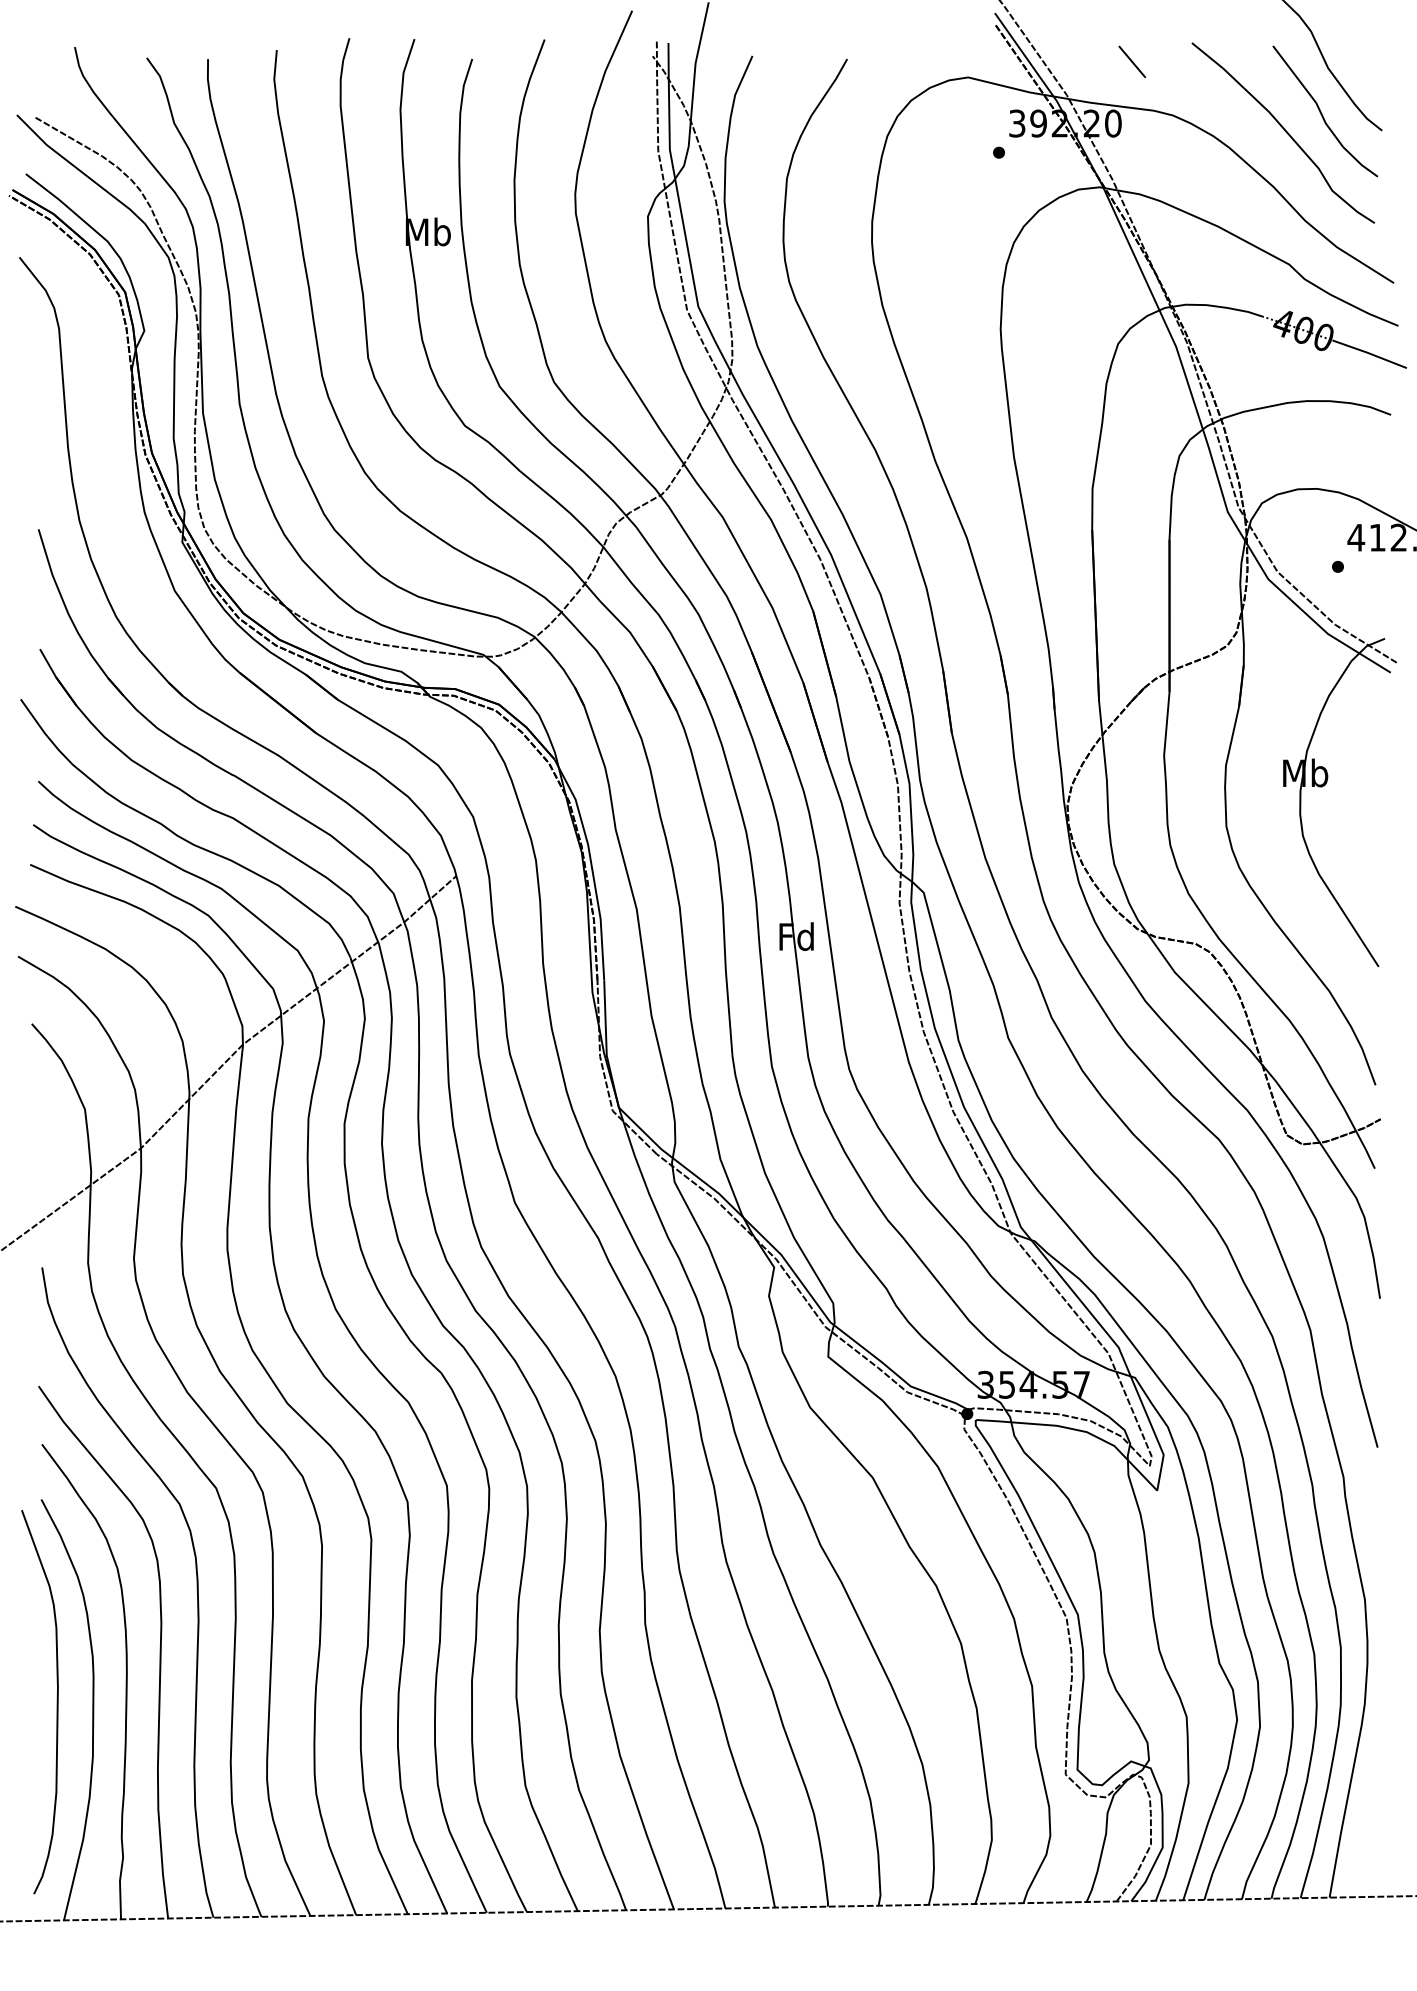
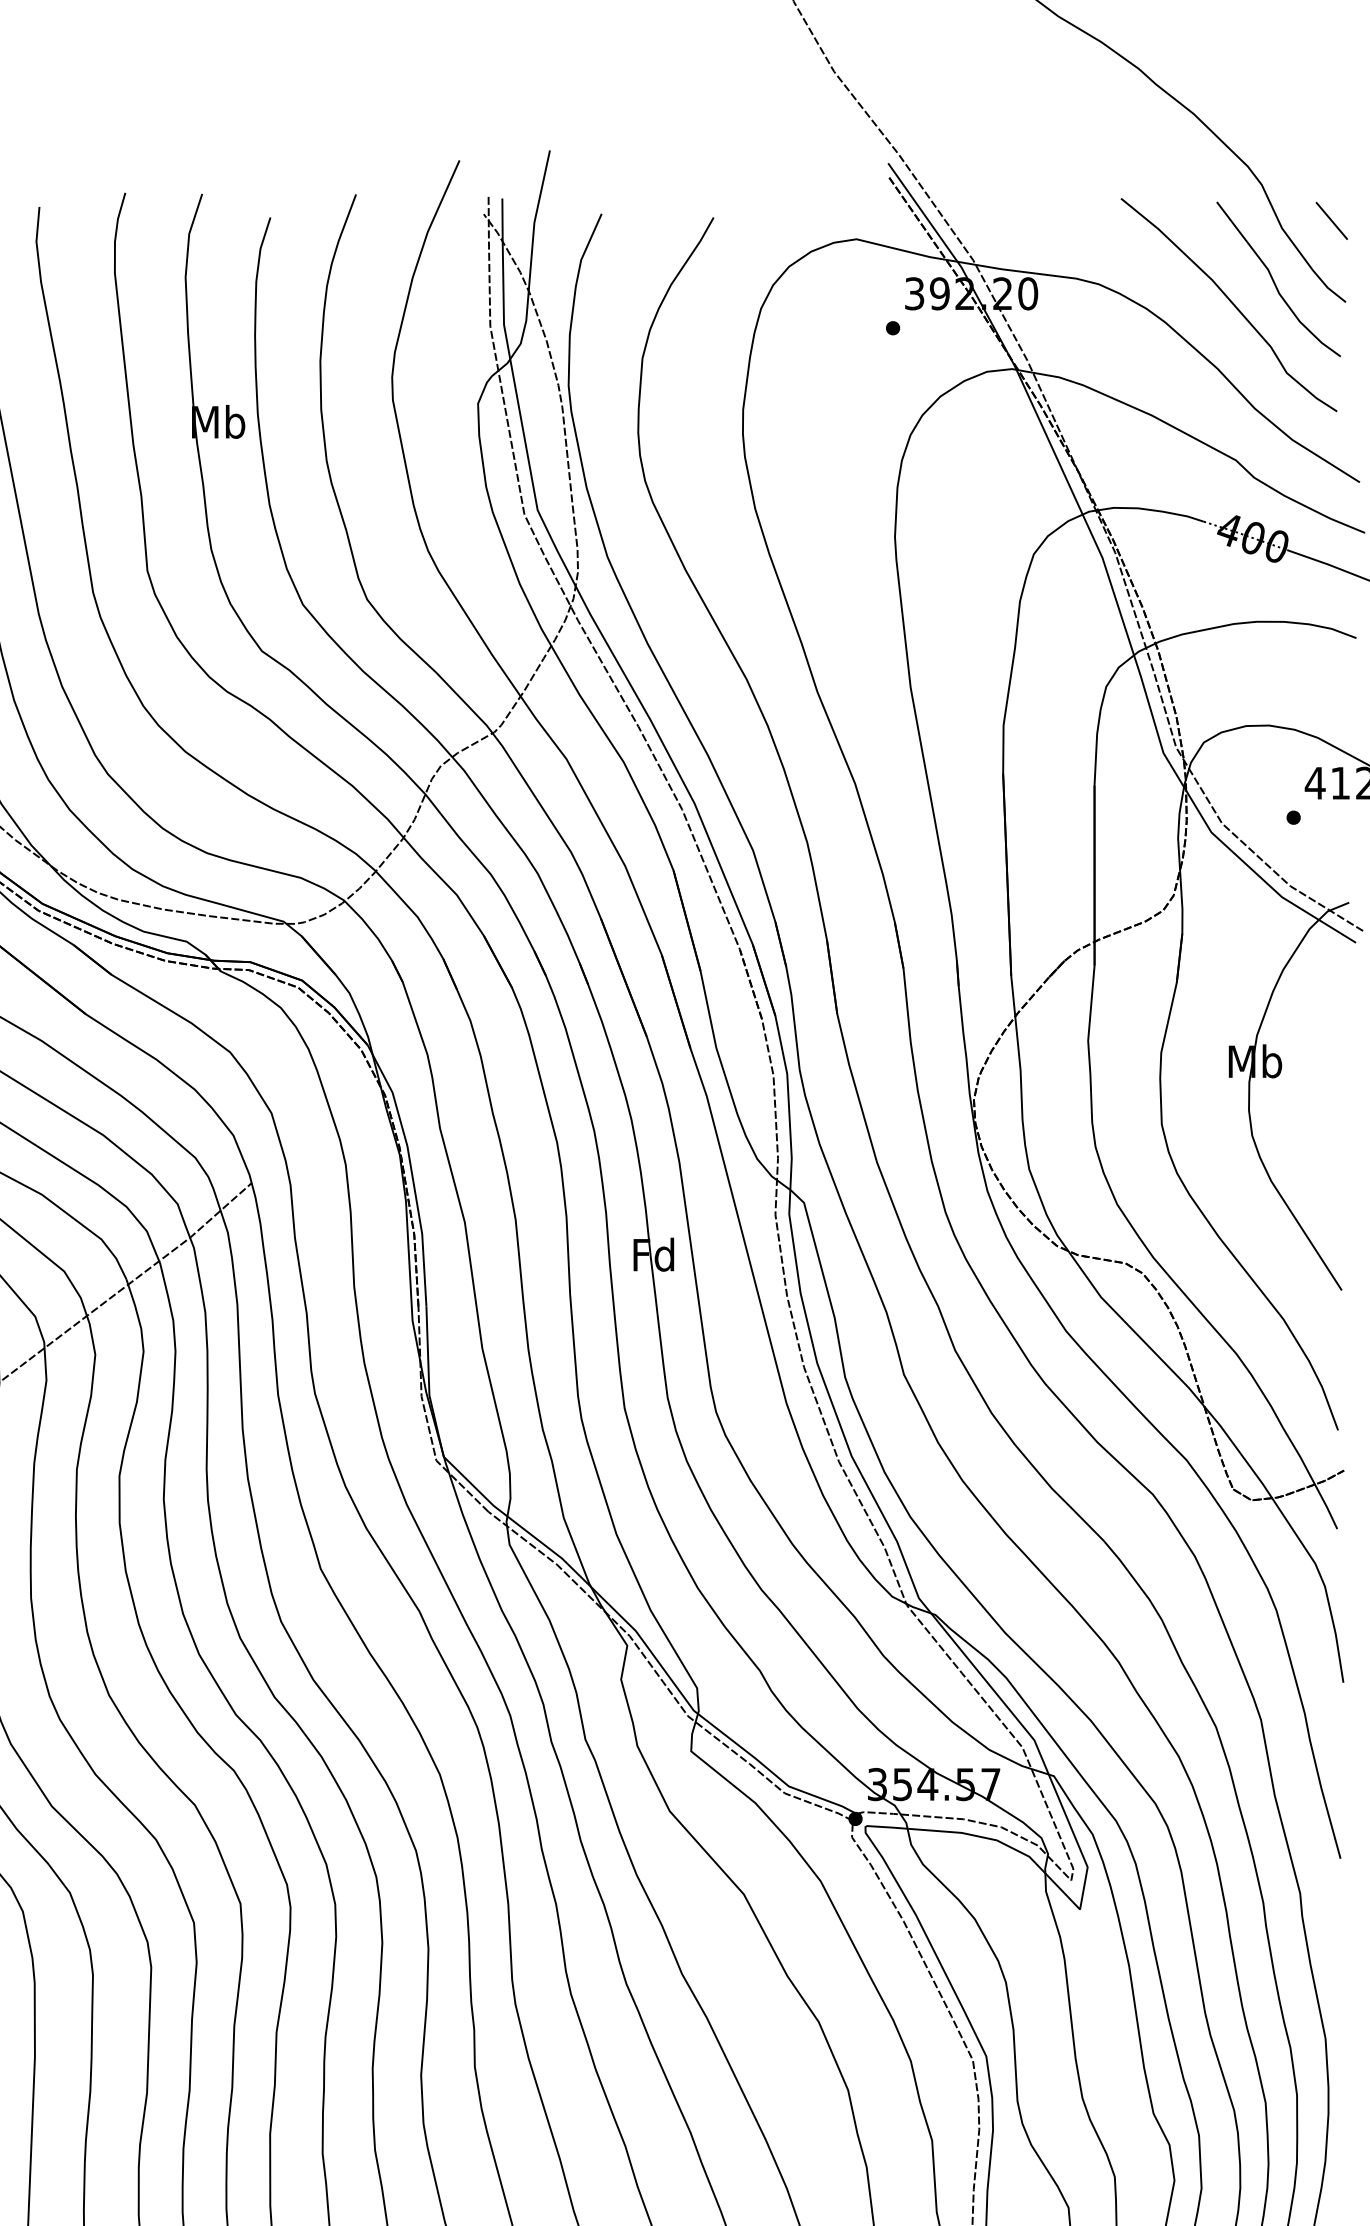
line: (1132, 61) -> (1332, 220), moved

